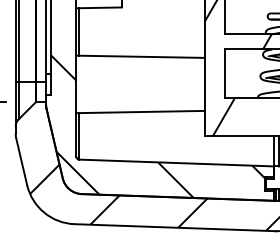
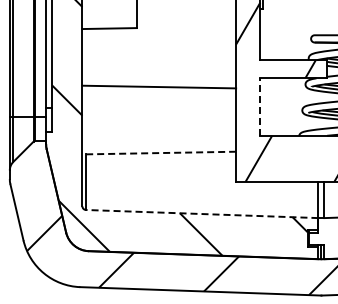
line: (79, 31) -> (85, 56), removed
line: (225, 73) -> (260, 107), solid -> dashed
line: (140, 112) -> (159, 153), solid -> dashed
line: (176, 163) -> (201, 214), solid -> dashed

